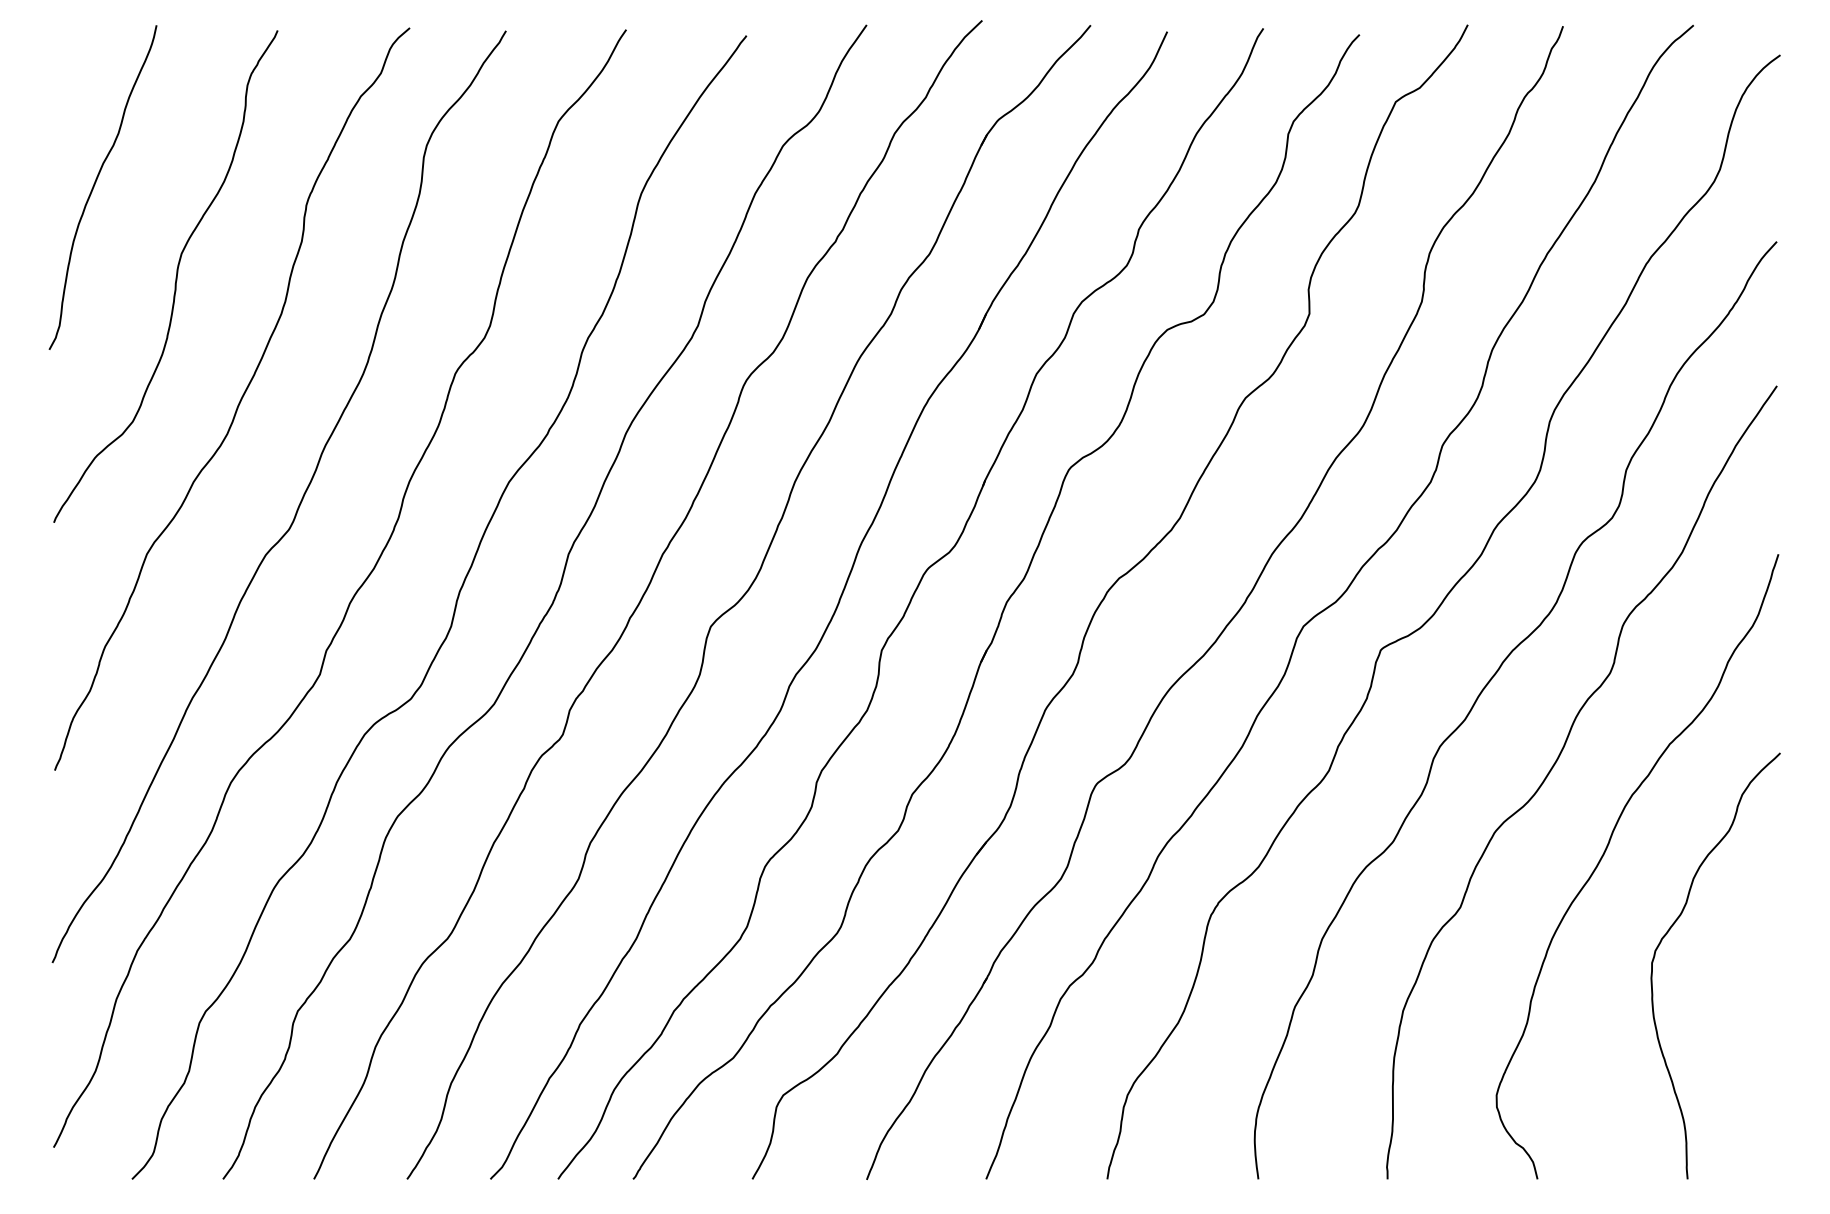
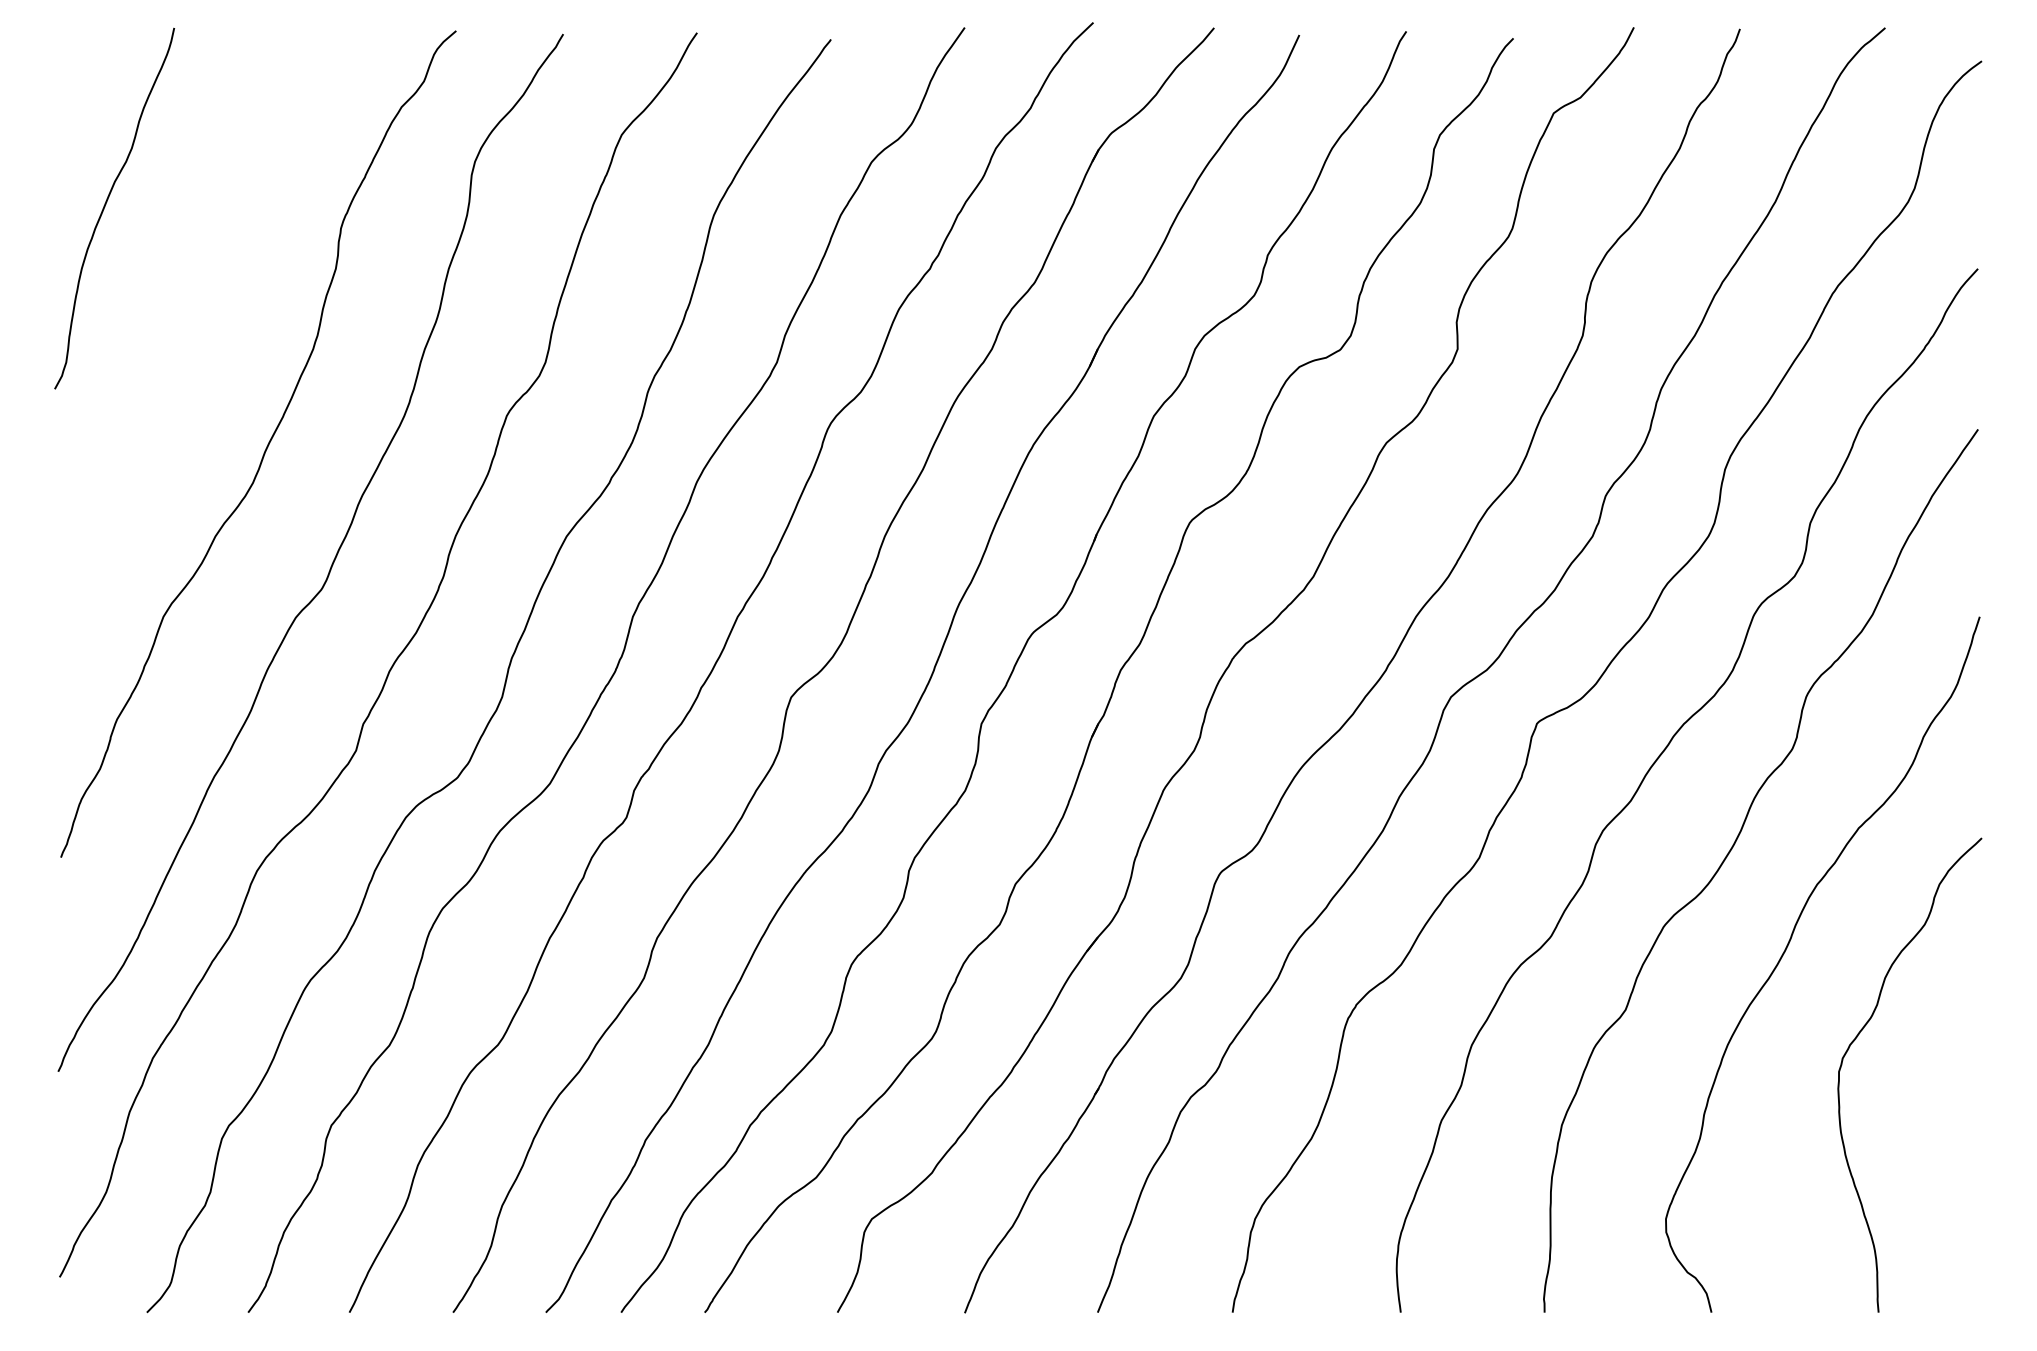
curve: (175, 276) -> (195, 307), removed

